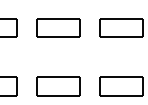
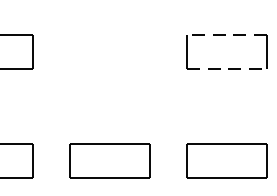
line: (120, 18) -> (225, 34), solid -> dashed
part: (58, 27) -> (109, 51), removed
line: (121, 37) -> (227, 69), solid -> dashed

